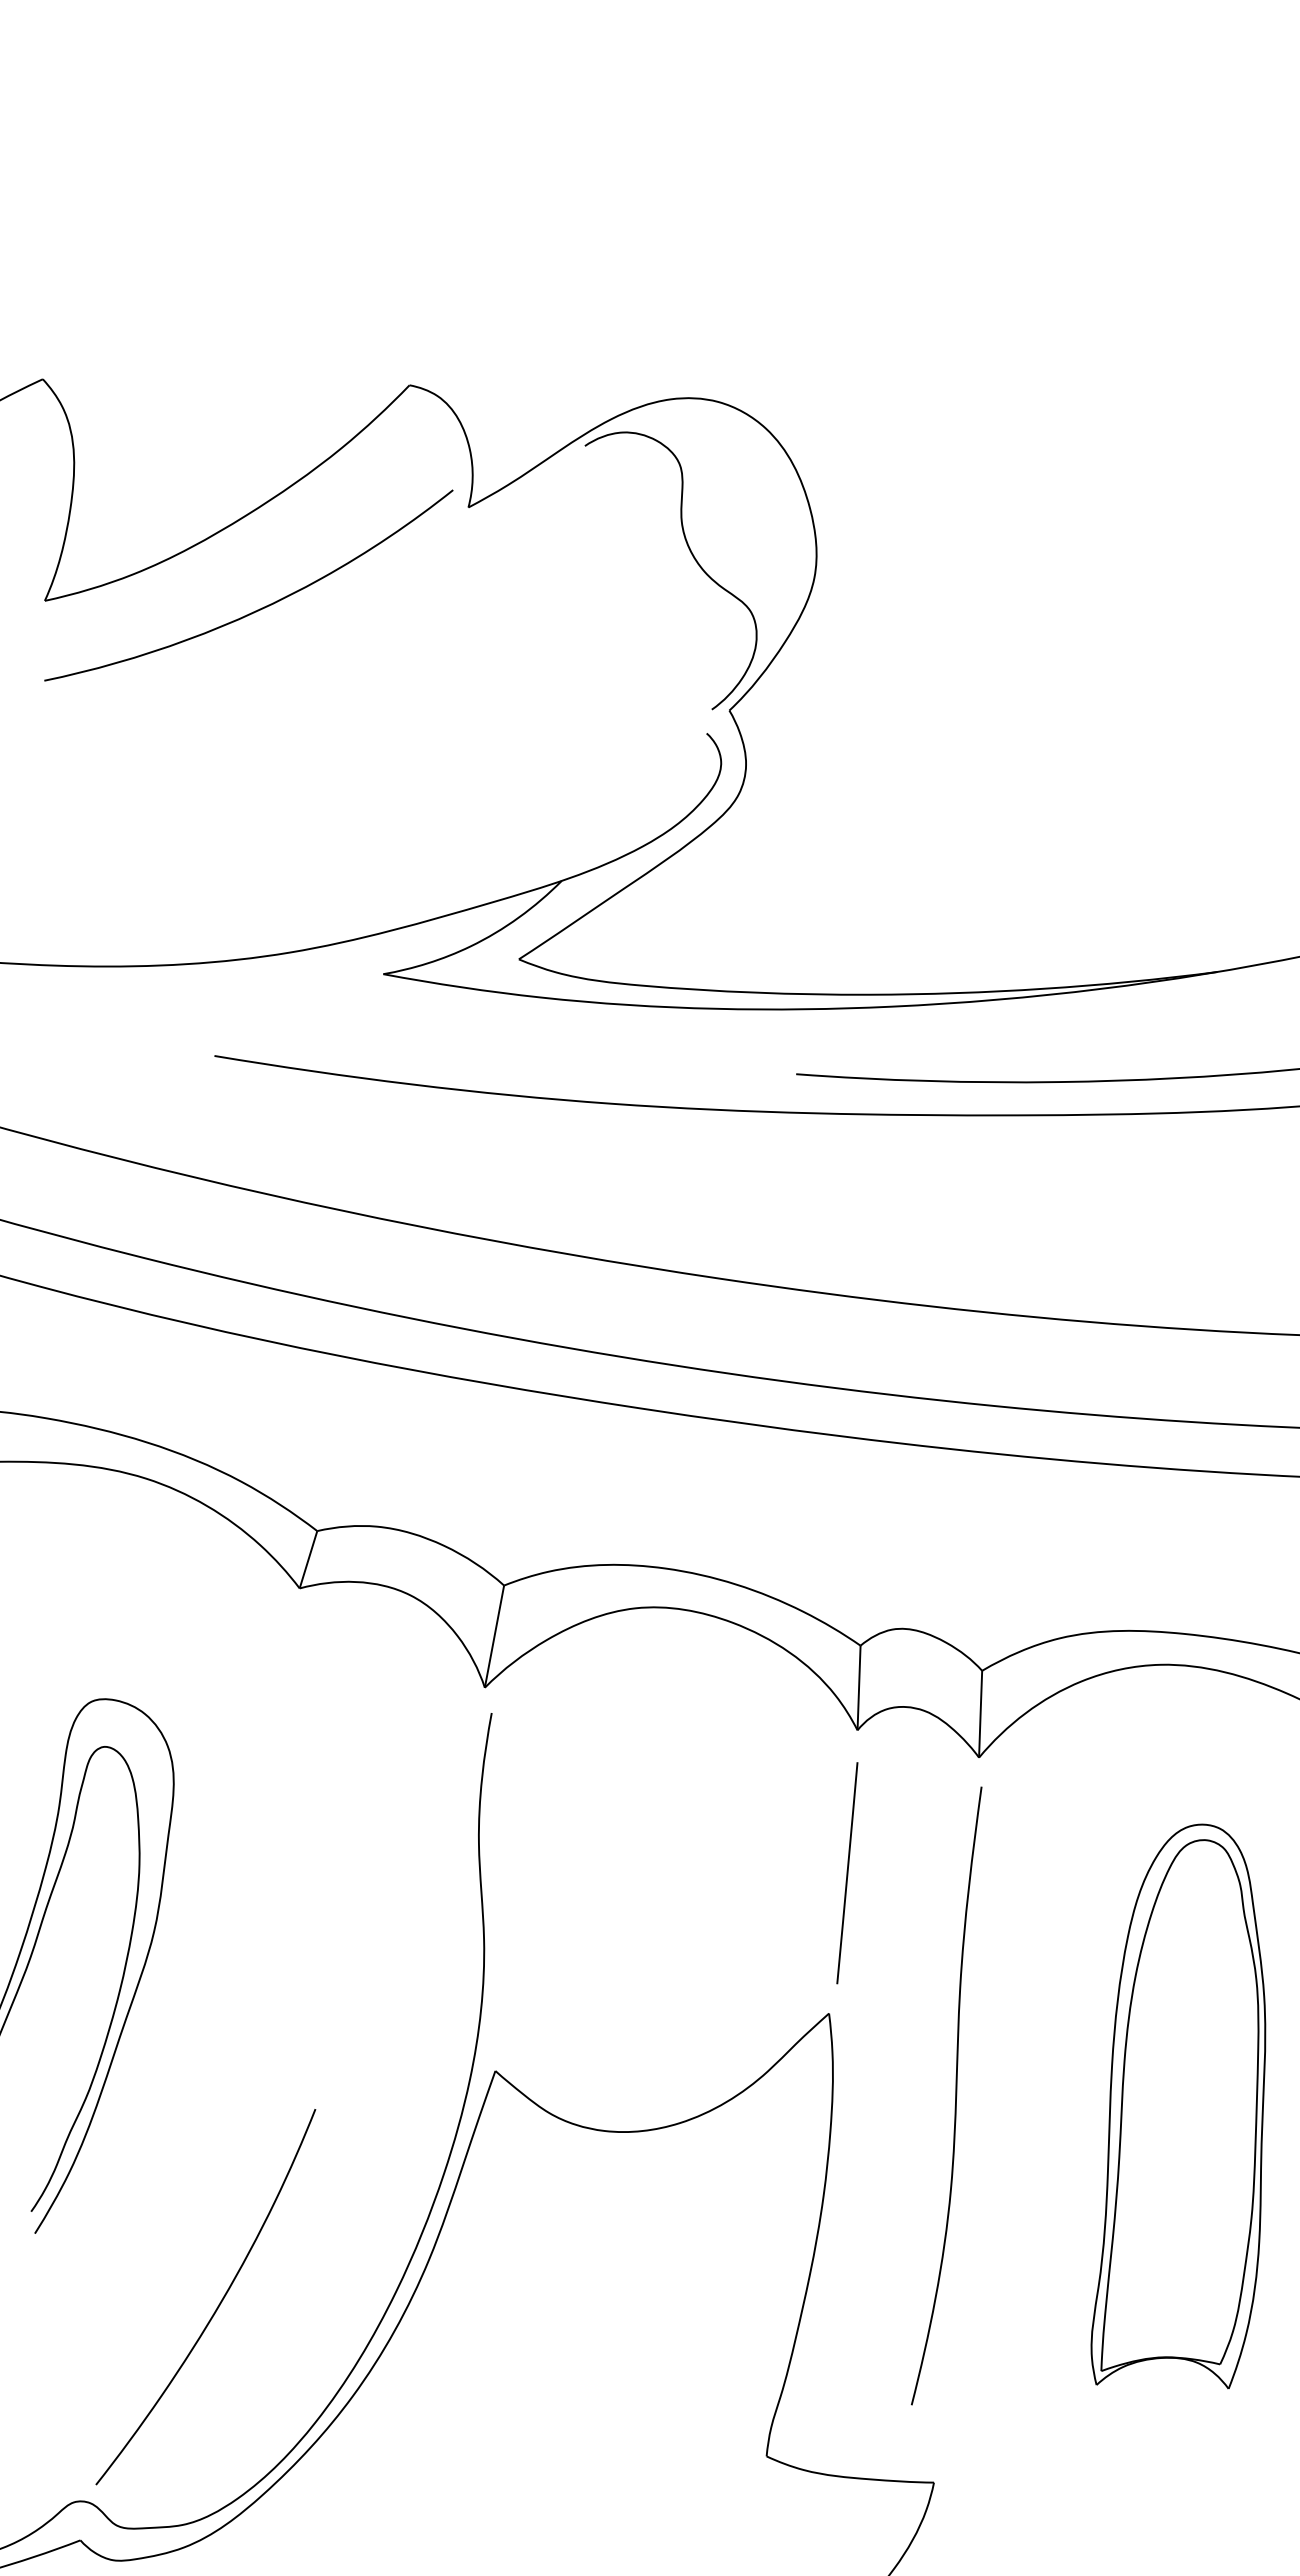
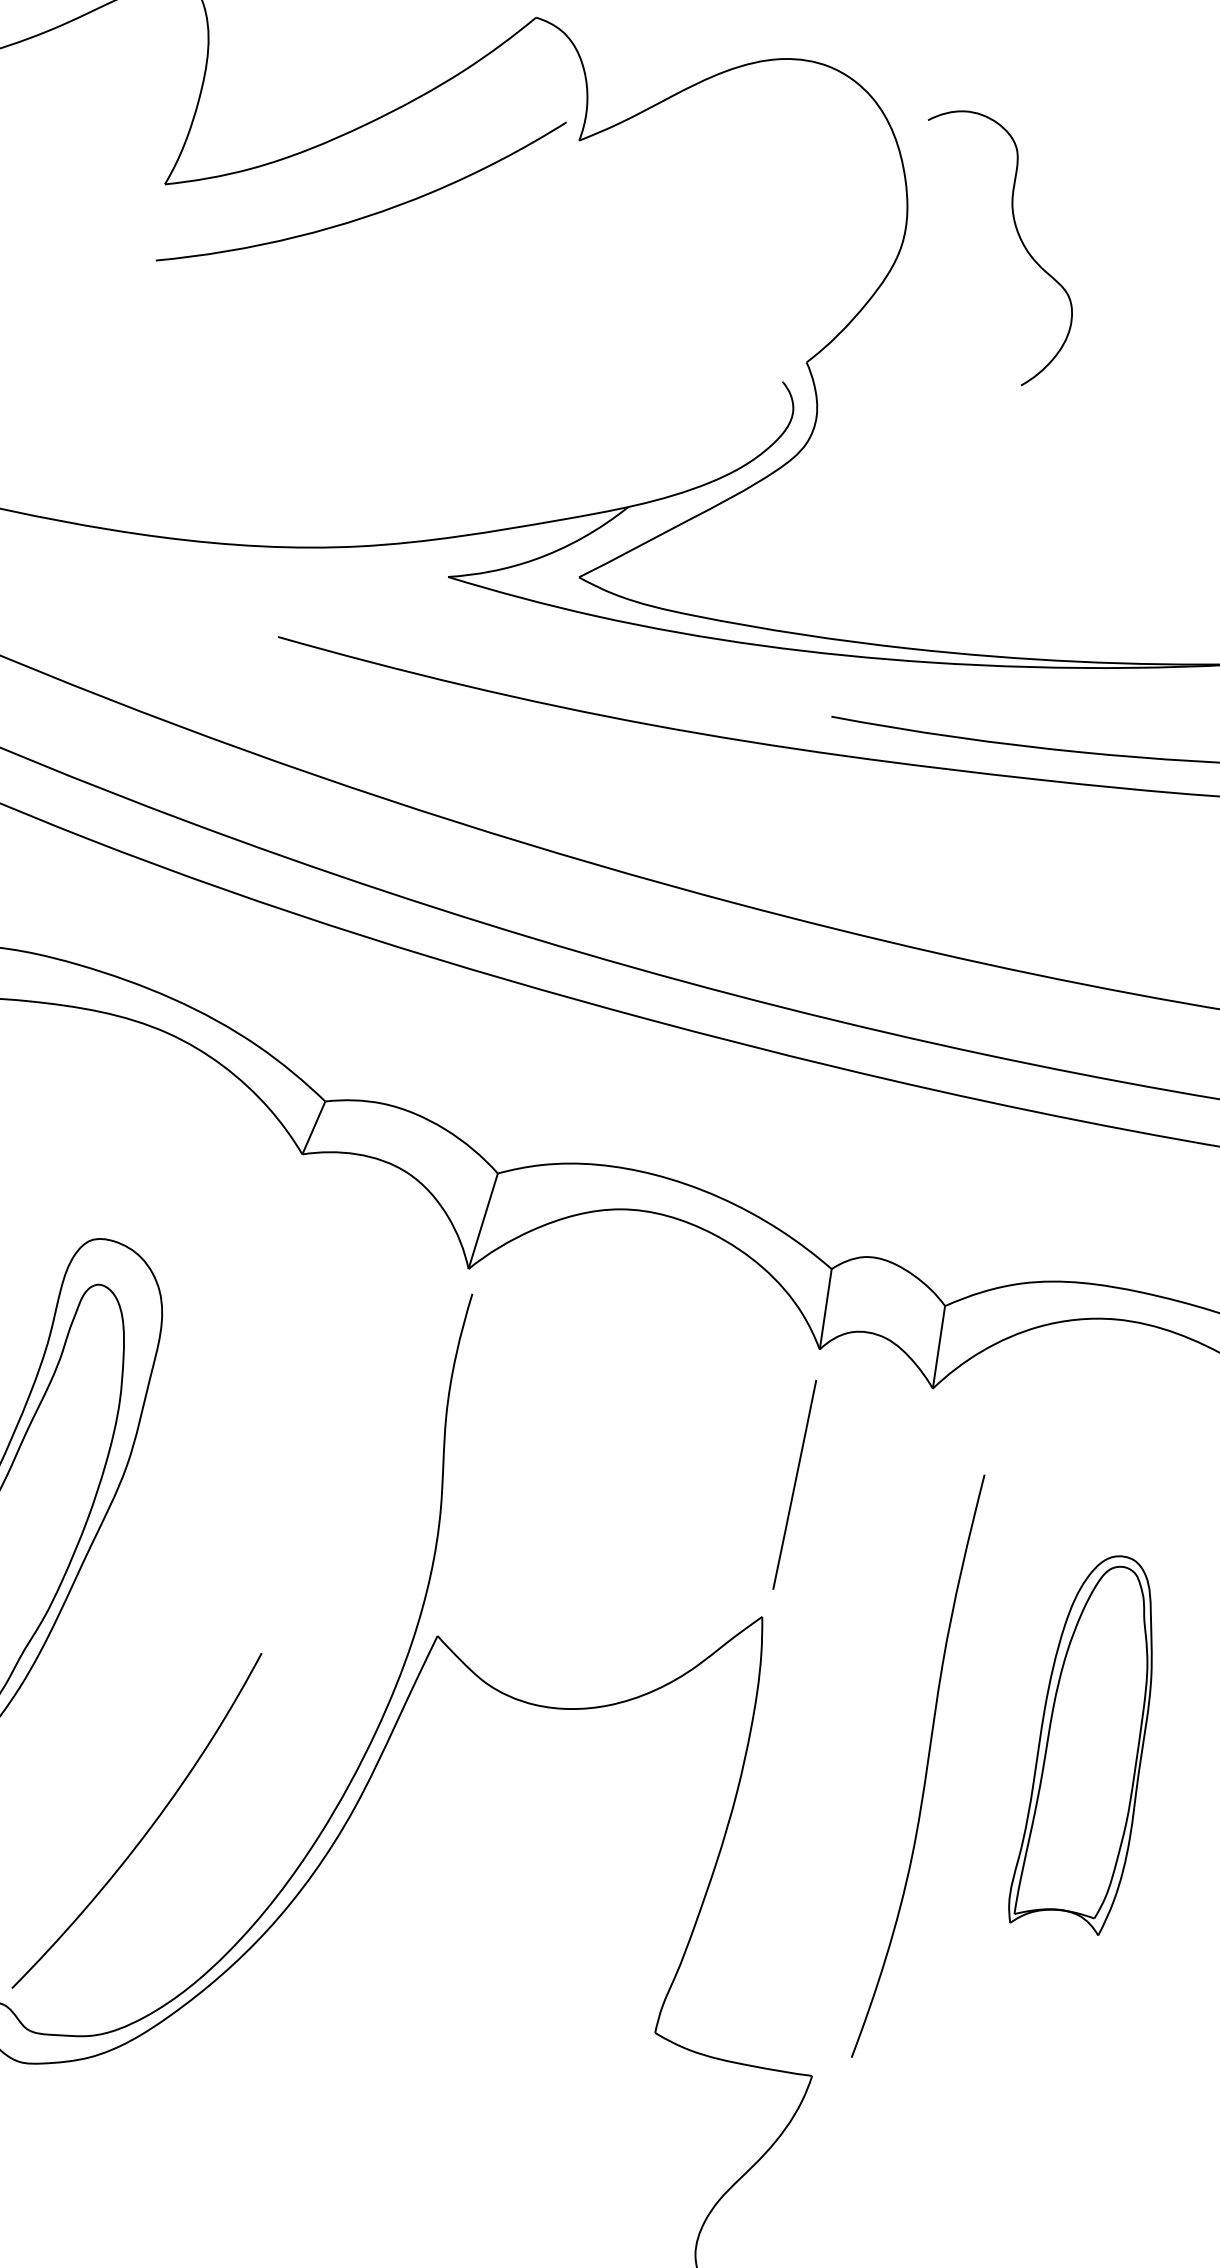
curve: (693, 558) -> (1019, 239), moved
curve: (955, 2095) -> (926, 1766), moved
part: (1178, 2106) -> (1085, 1743), size x0.7

